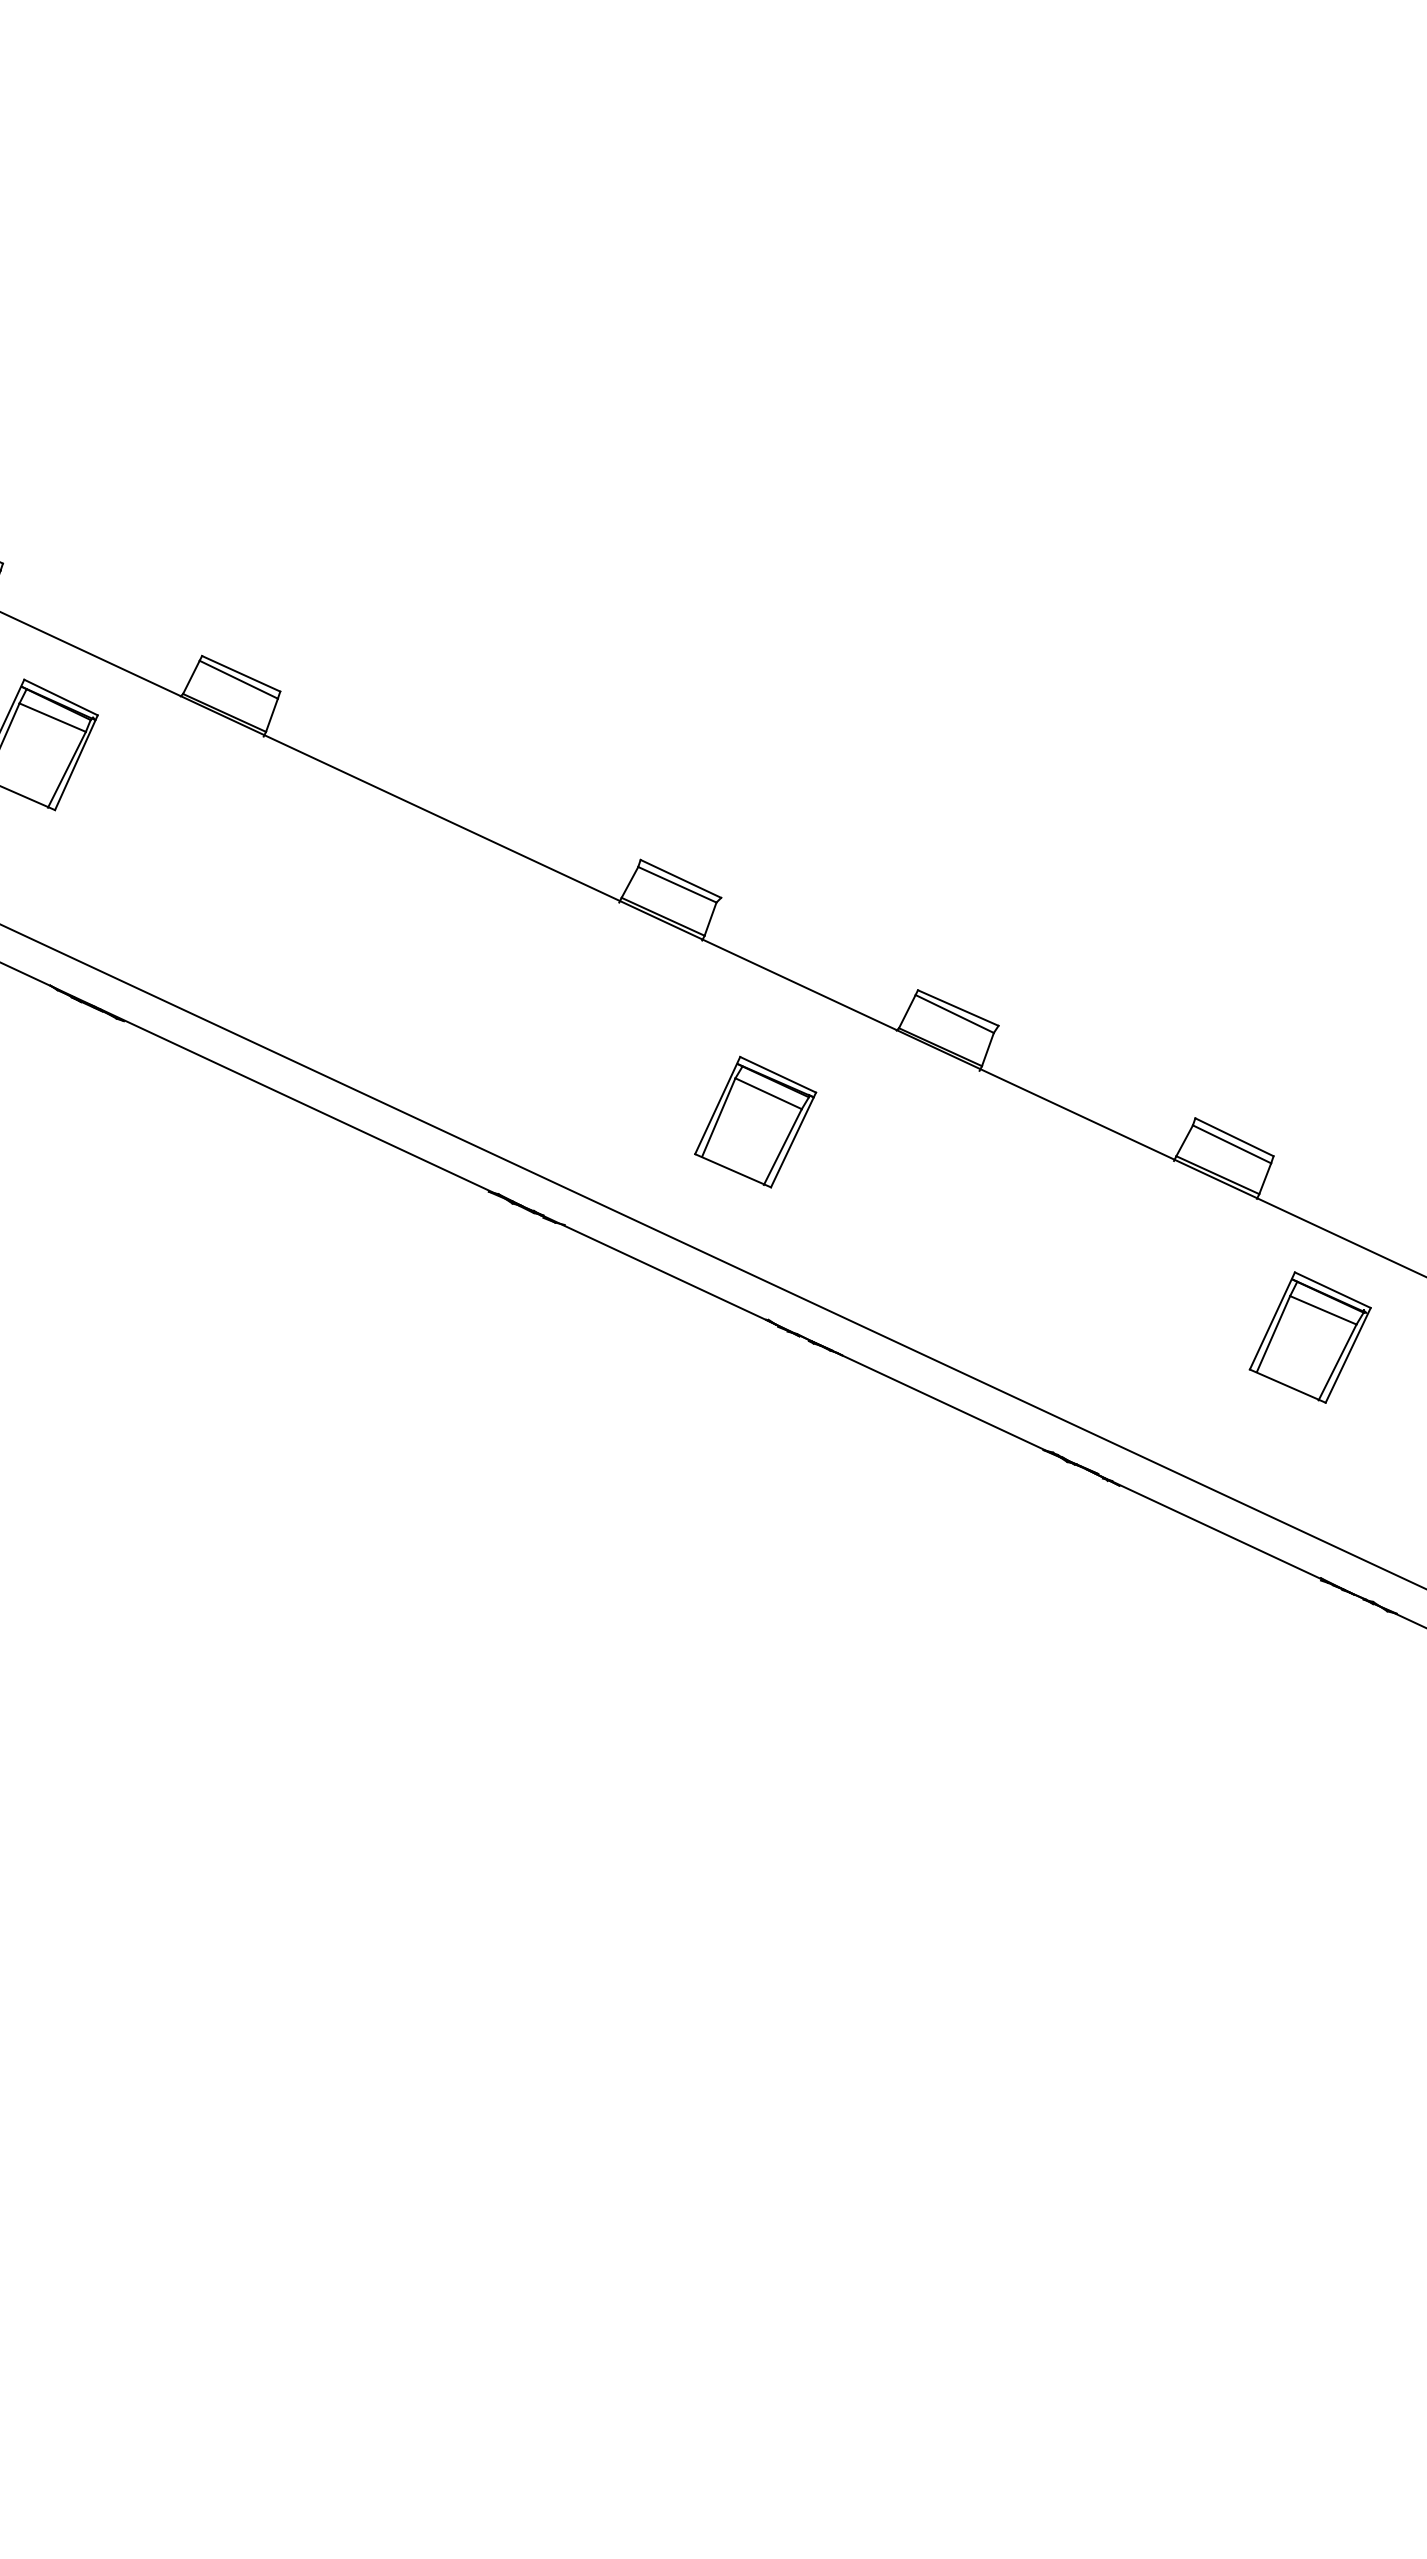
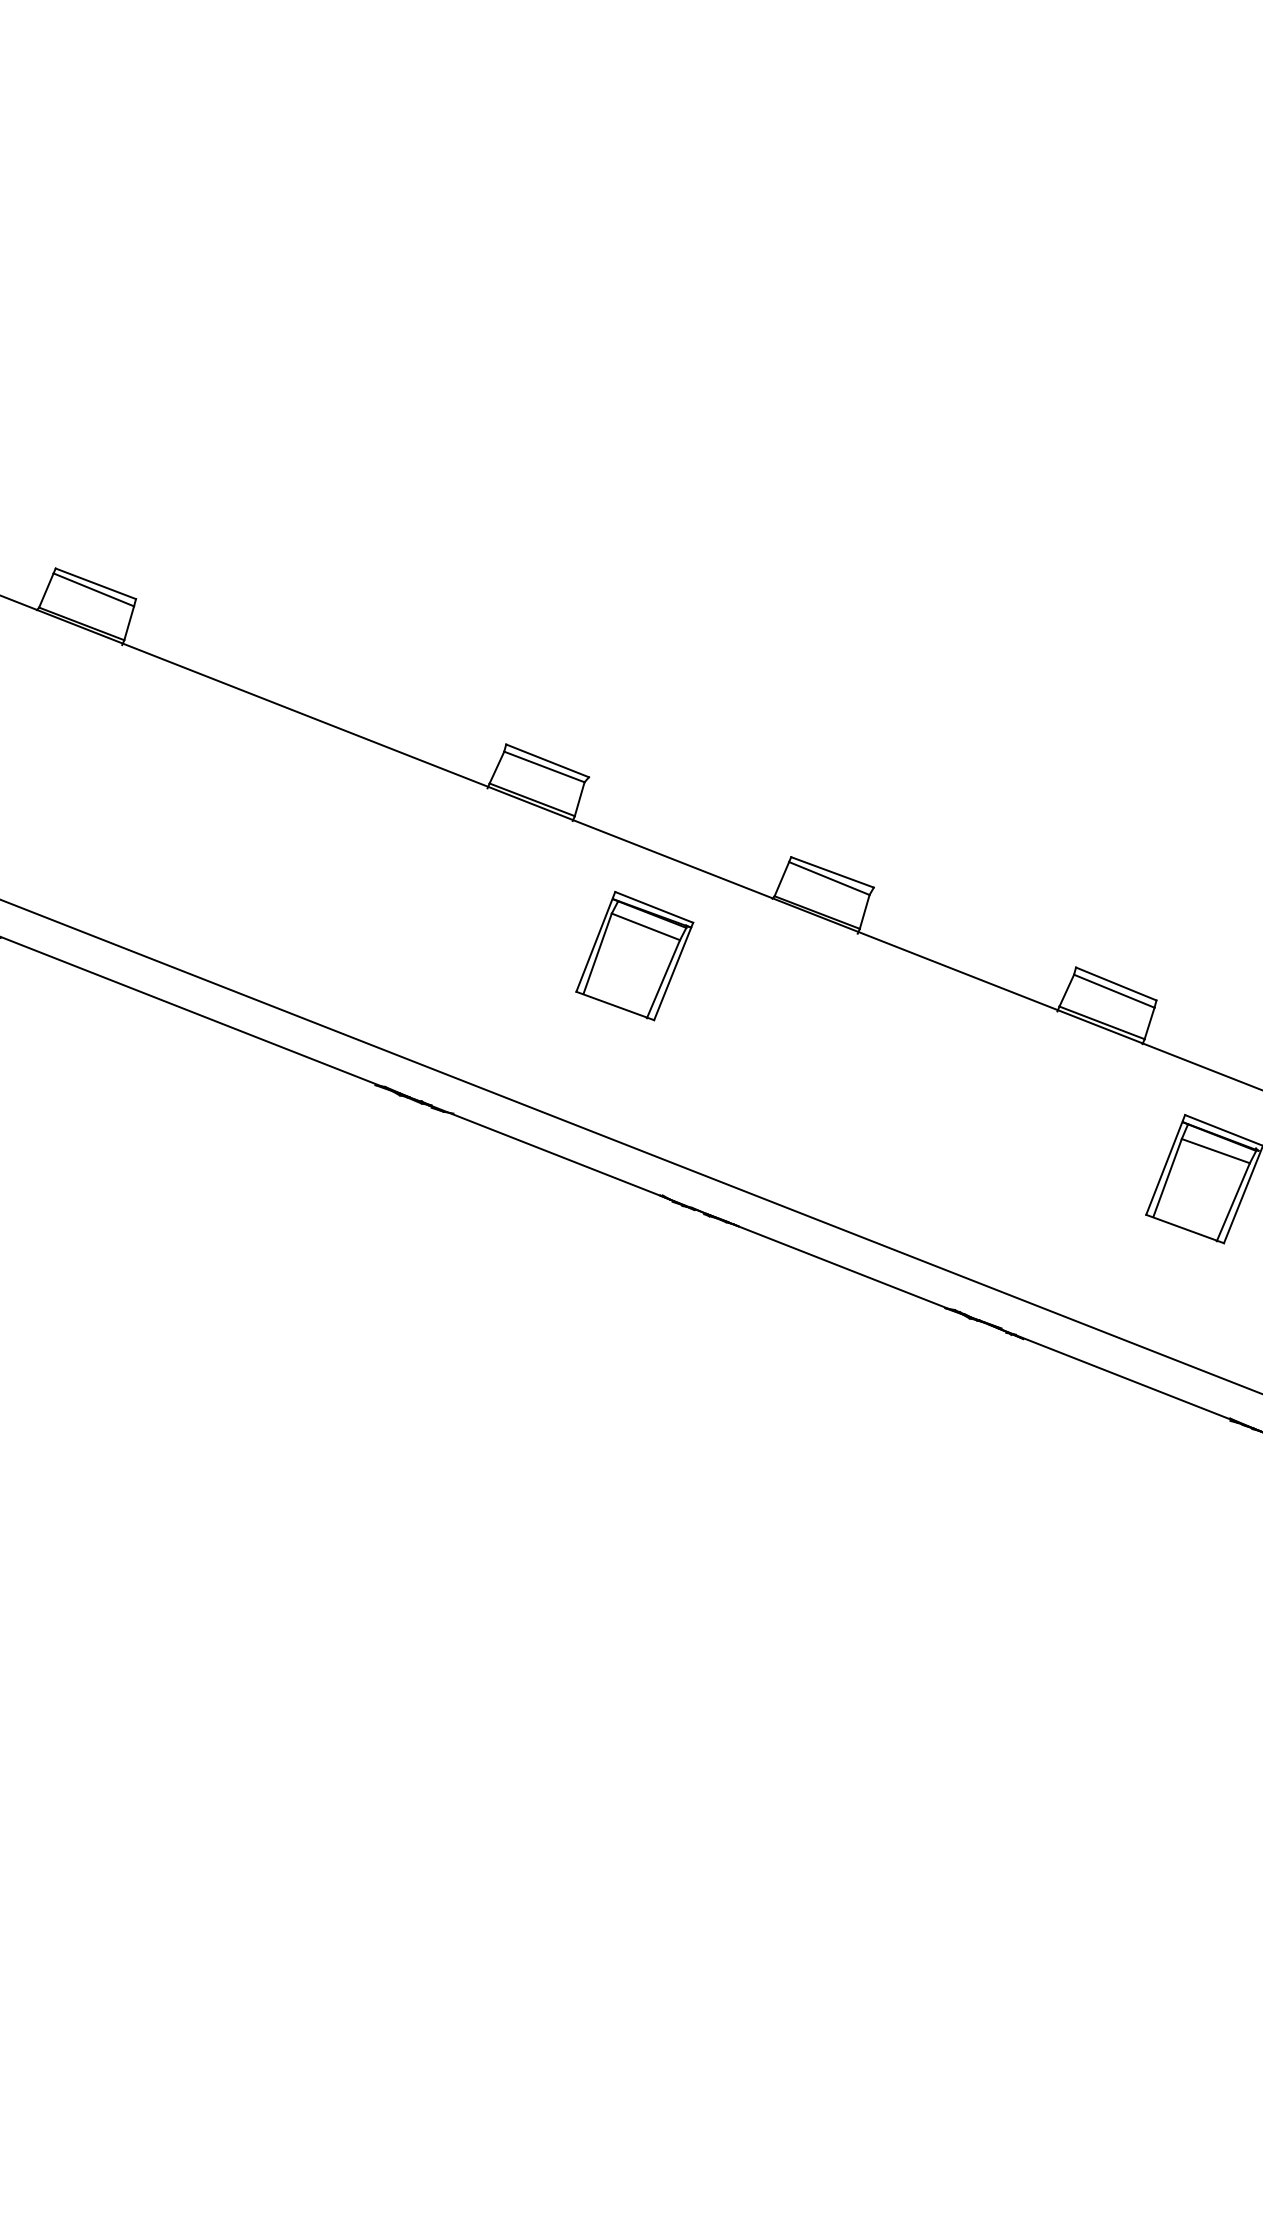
part: (755, 1121) -> (634, 955), moved

